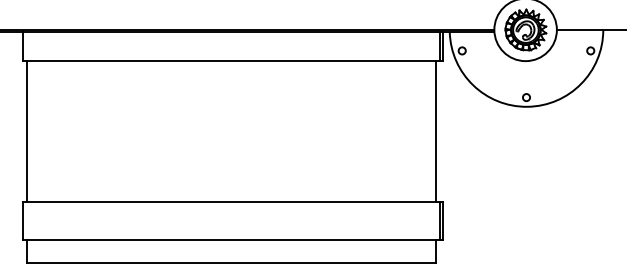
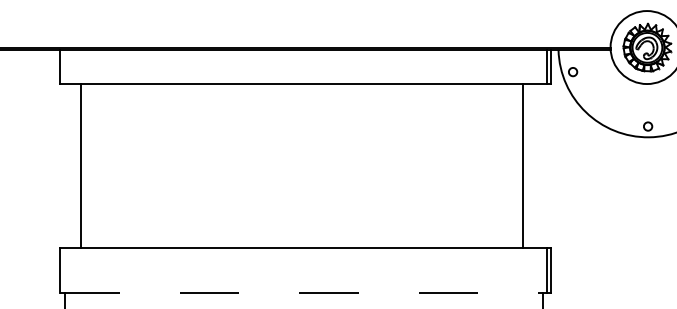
line: (26, 131) -> (80, 166), moved
line: (436, 131) -> (523, 166), moved
line: (231, 240) -> (303, 293), solid -> dashed

